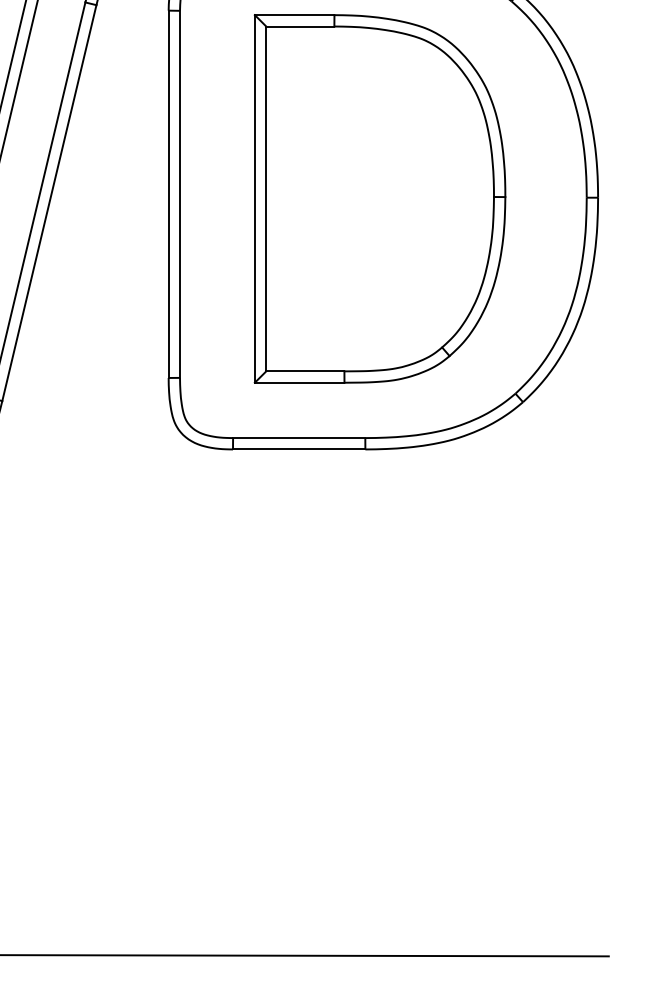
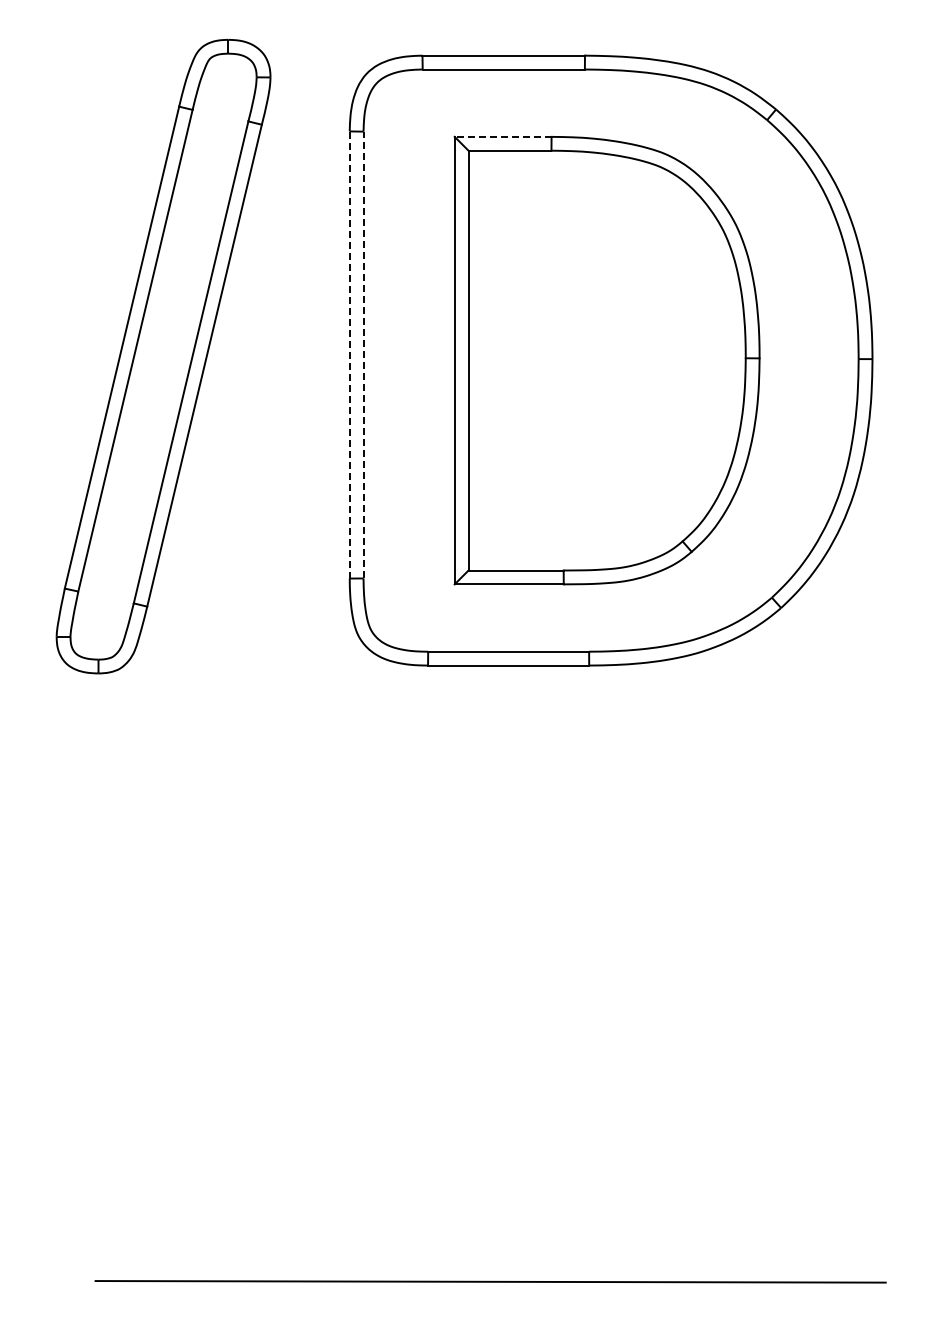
line: (294, 14) -> (502, 136), solid -> dashed
line: (168, 193) -> (349, 354), solid -> dashed
line: (179, 193) -> (363, 354), solid -> dashed

